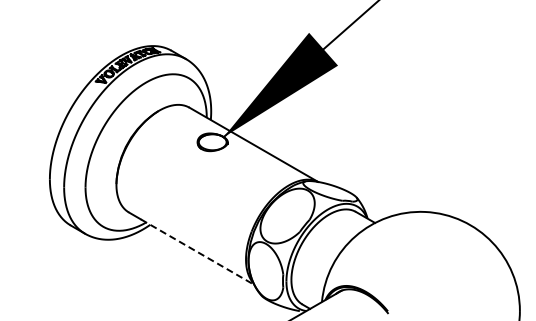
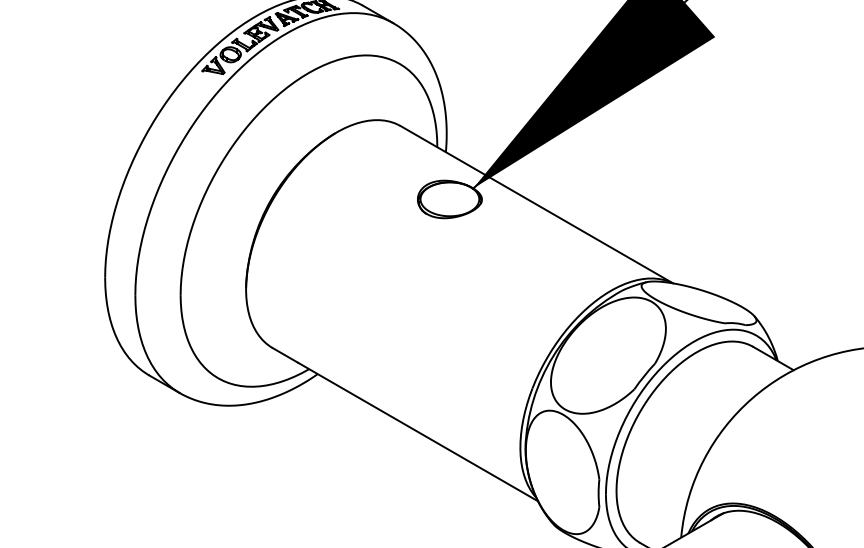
line: (198, 252) -> (419, 432), dashed -> solid

